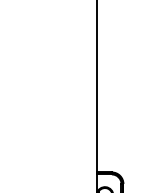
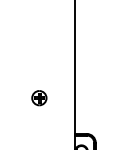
part: (50, 126) -> (39, 98), added

